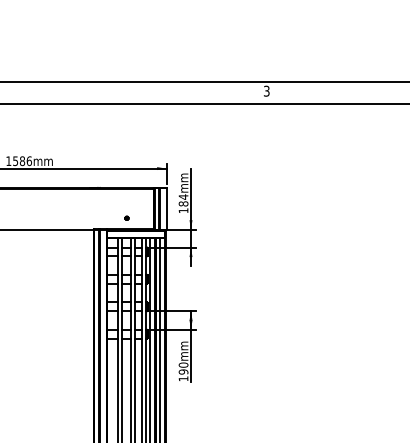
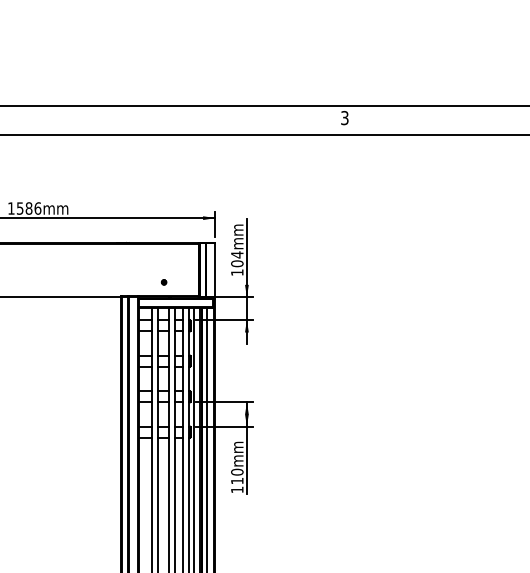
text: (183, 203) -> (237, 263), 184mm -> 104mm
text: (183, 371) -> (237, 480), 190mm -> 110mm

